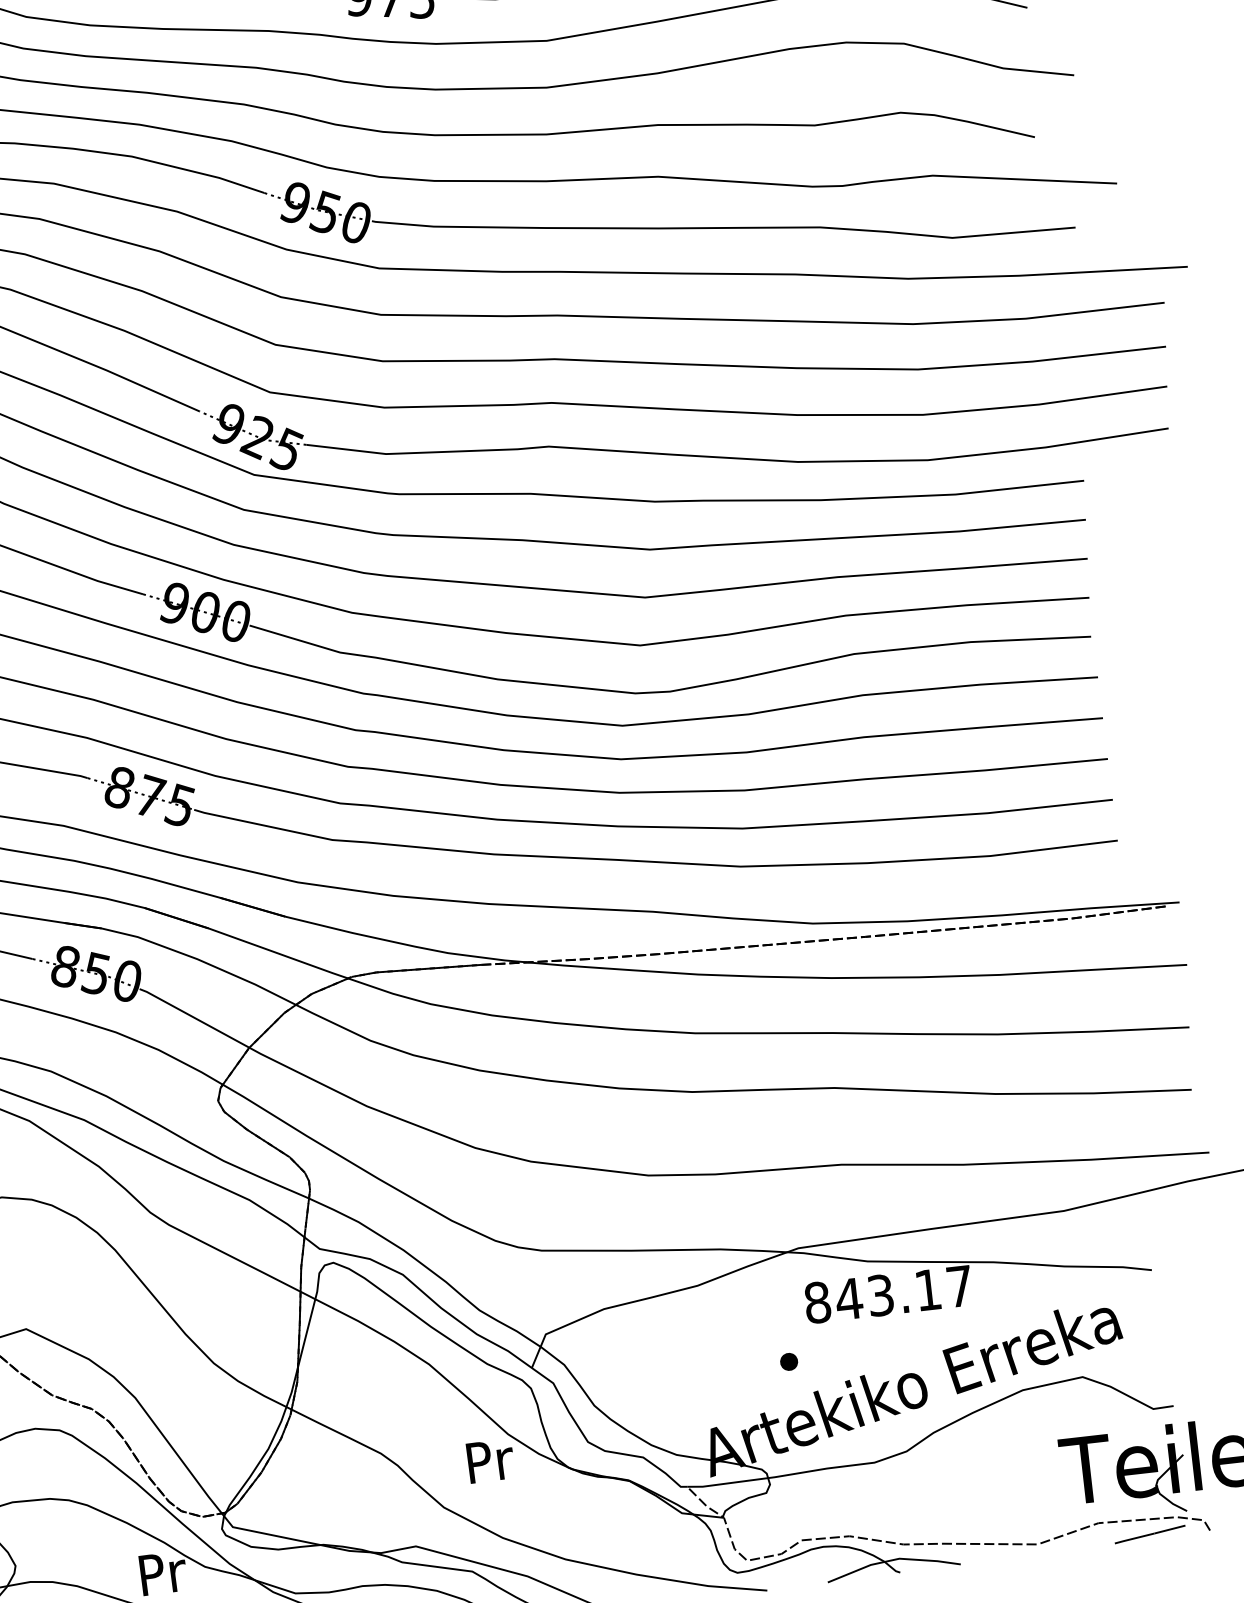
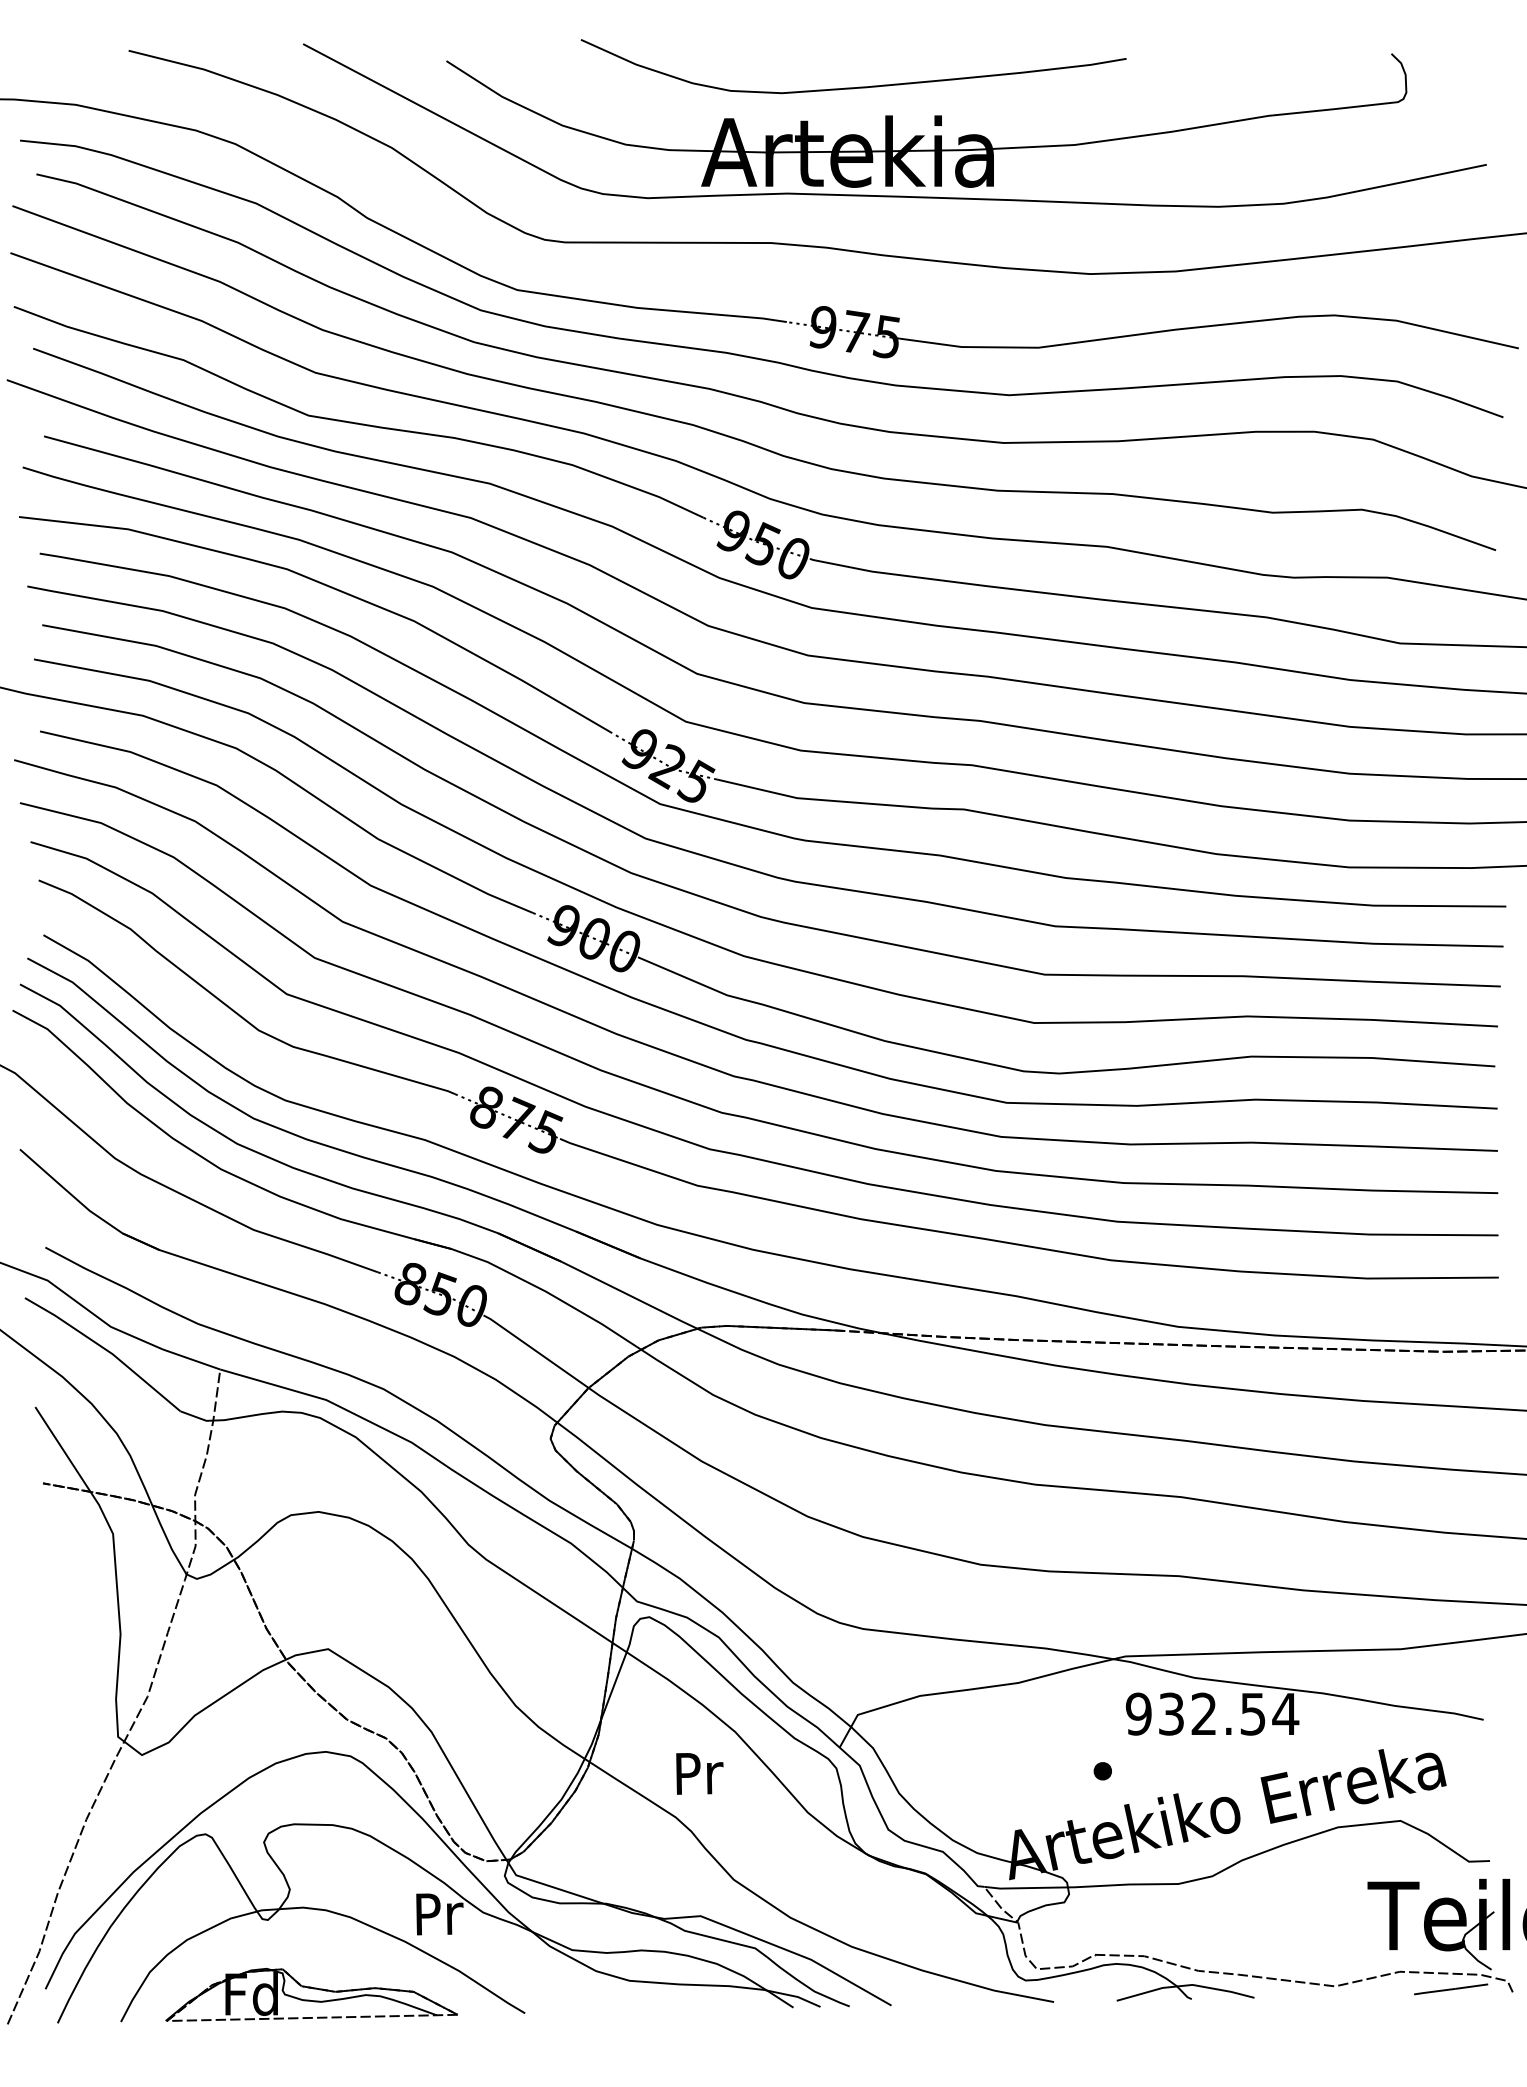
text: (888, 1293) -> (1212, 1713), 843.17 -> 932.54
text: (490, 1460) -> (699, 1773), moved

